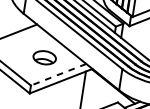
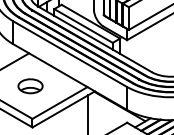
part: (44, 57) -> (30, 86), moved
line: (59, 74) -> (60, 102), dashed -> solid

